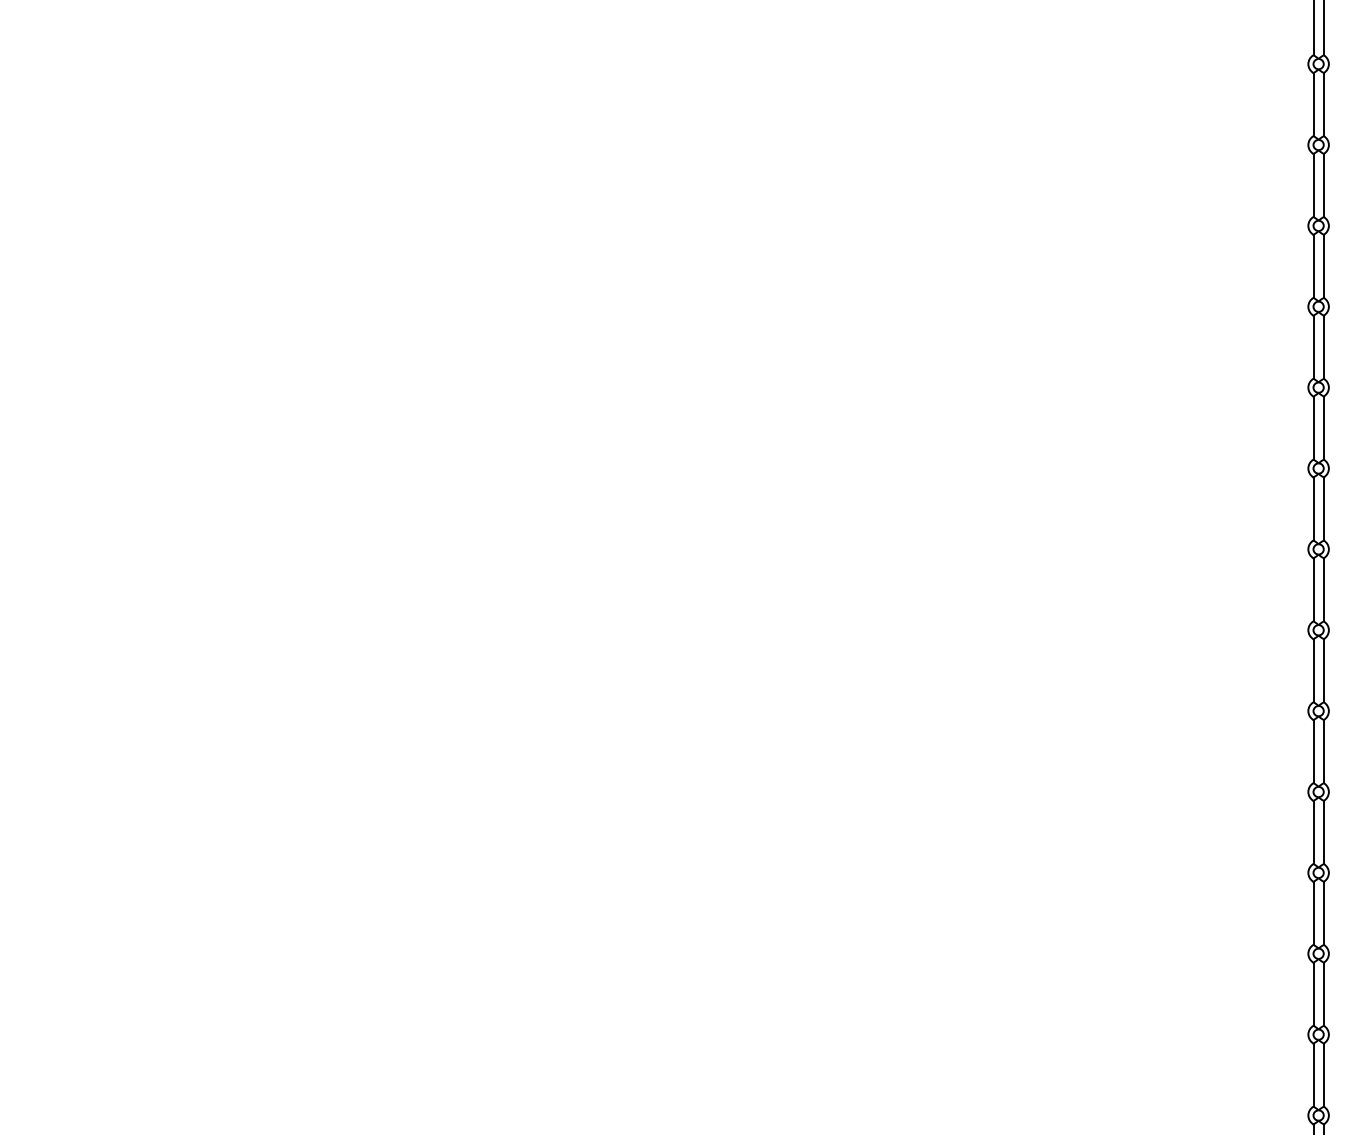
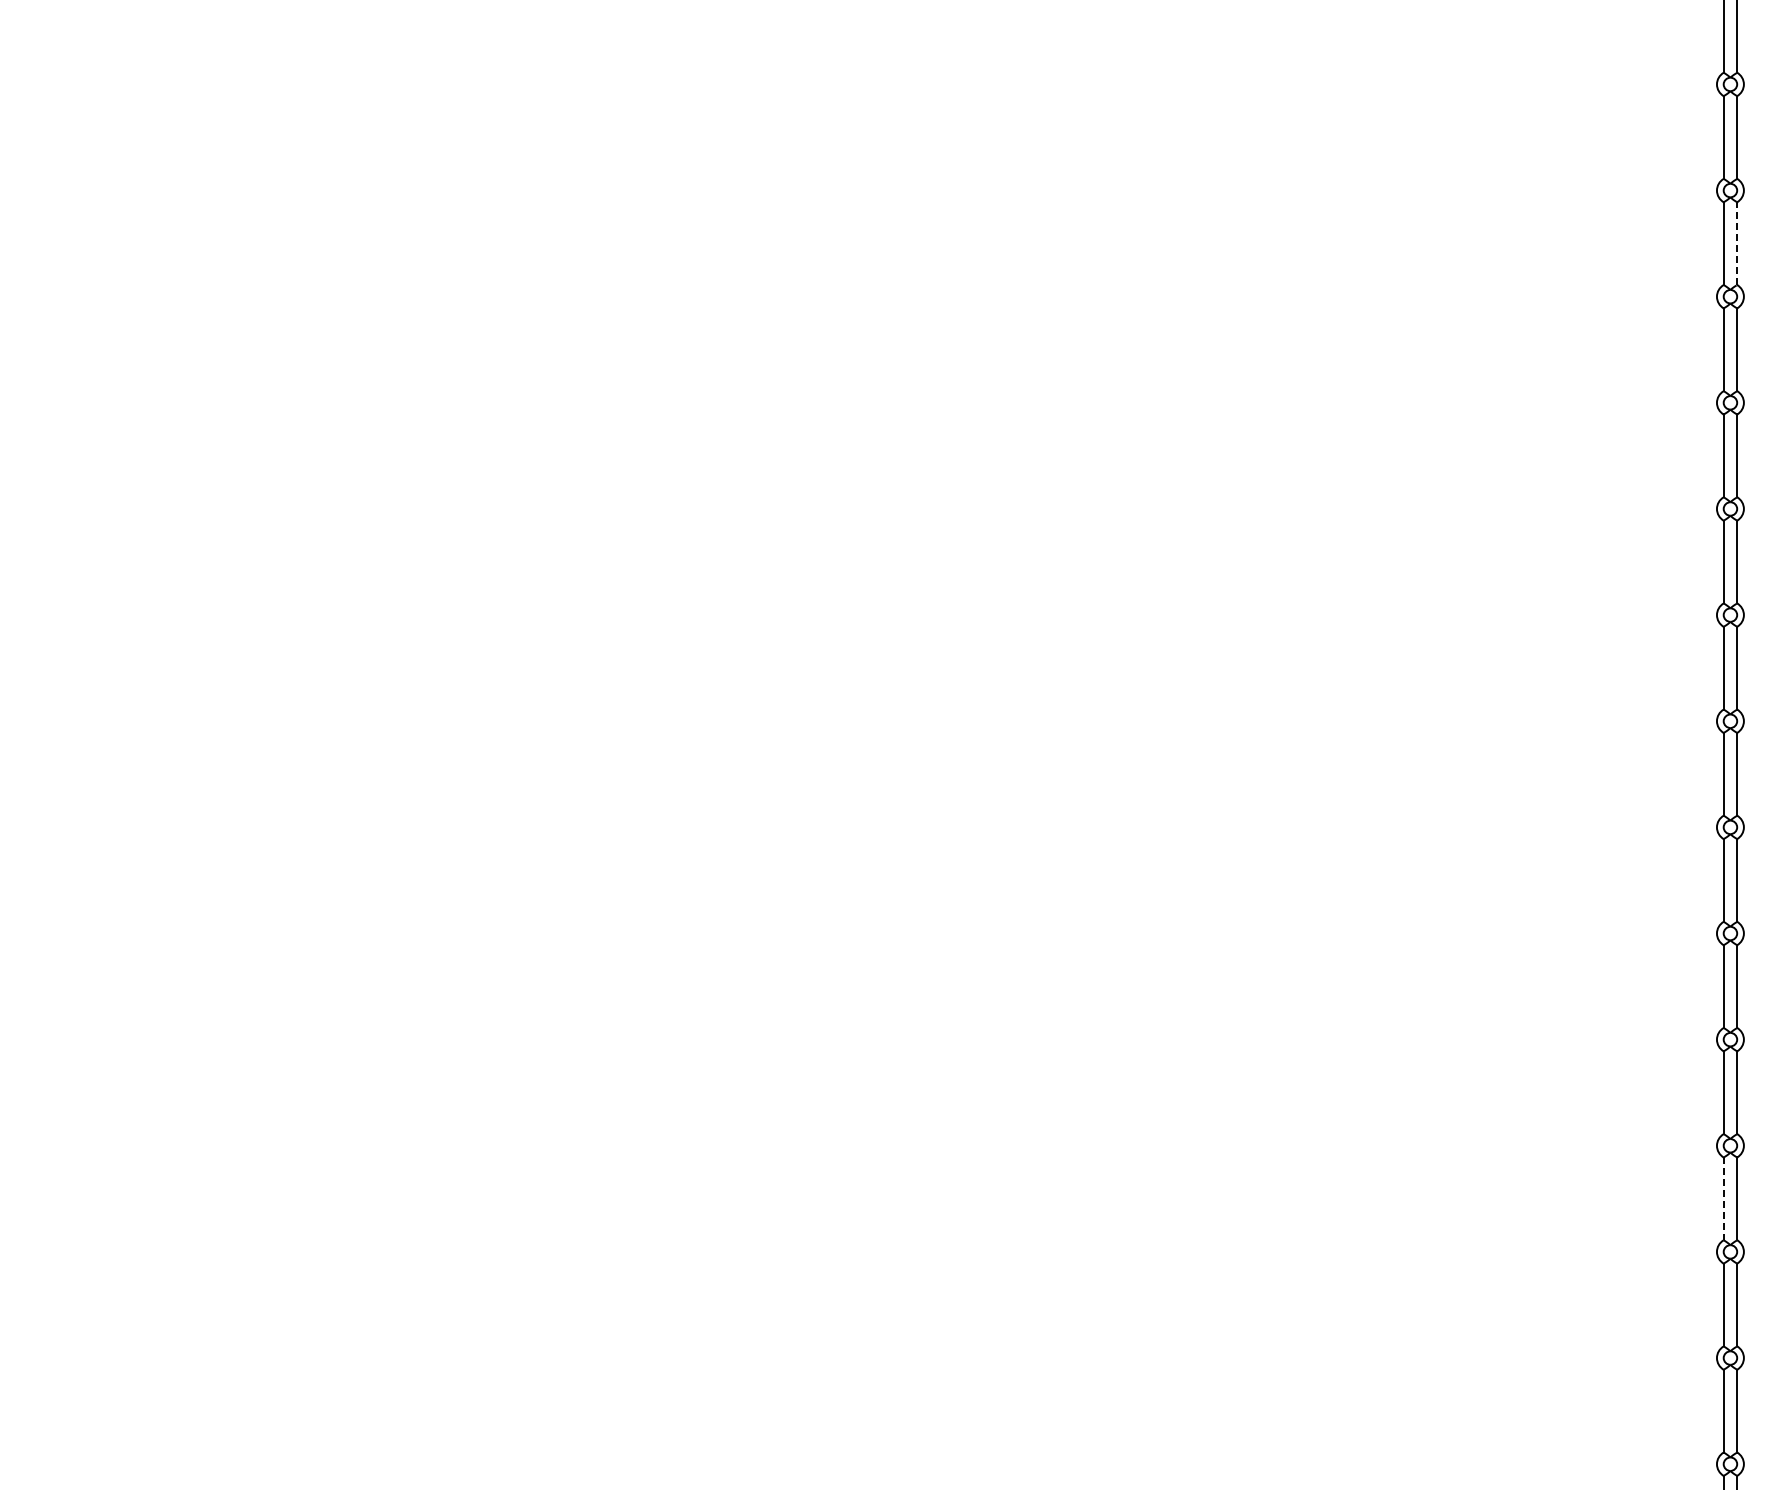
line: (1324, 185) -> (1737, 243), solid -> dashed
line: (1313, 913) -> (1723, 1199), solid -> dashed

